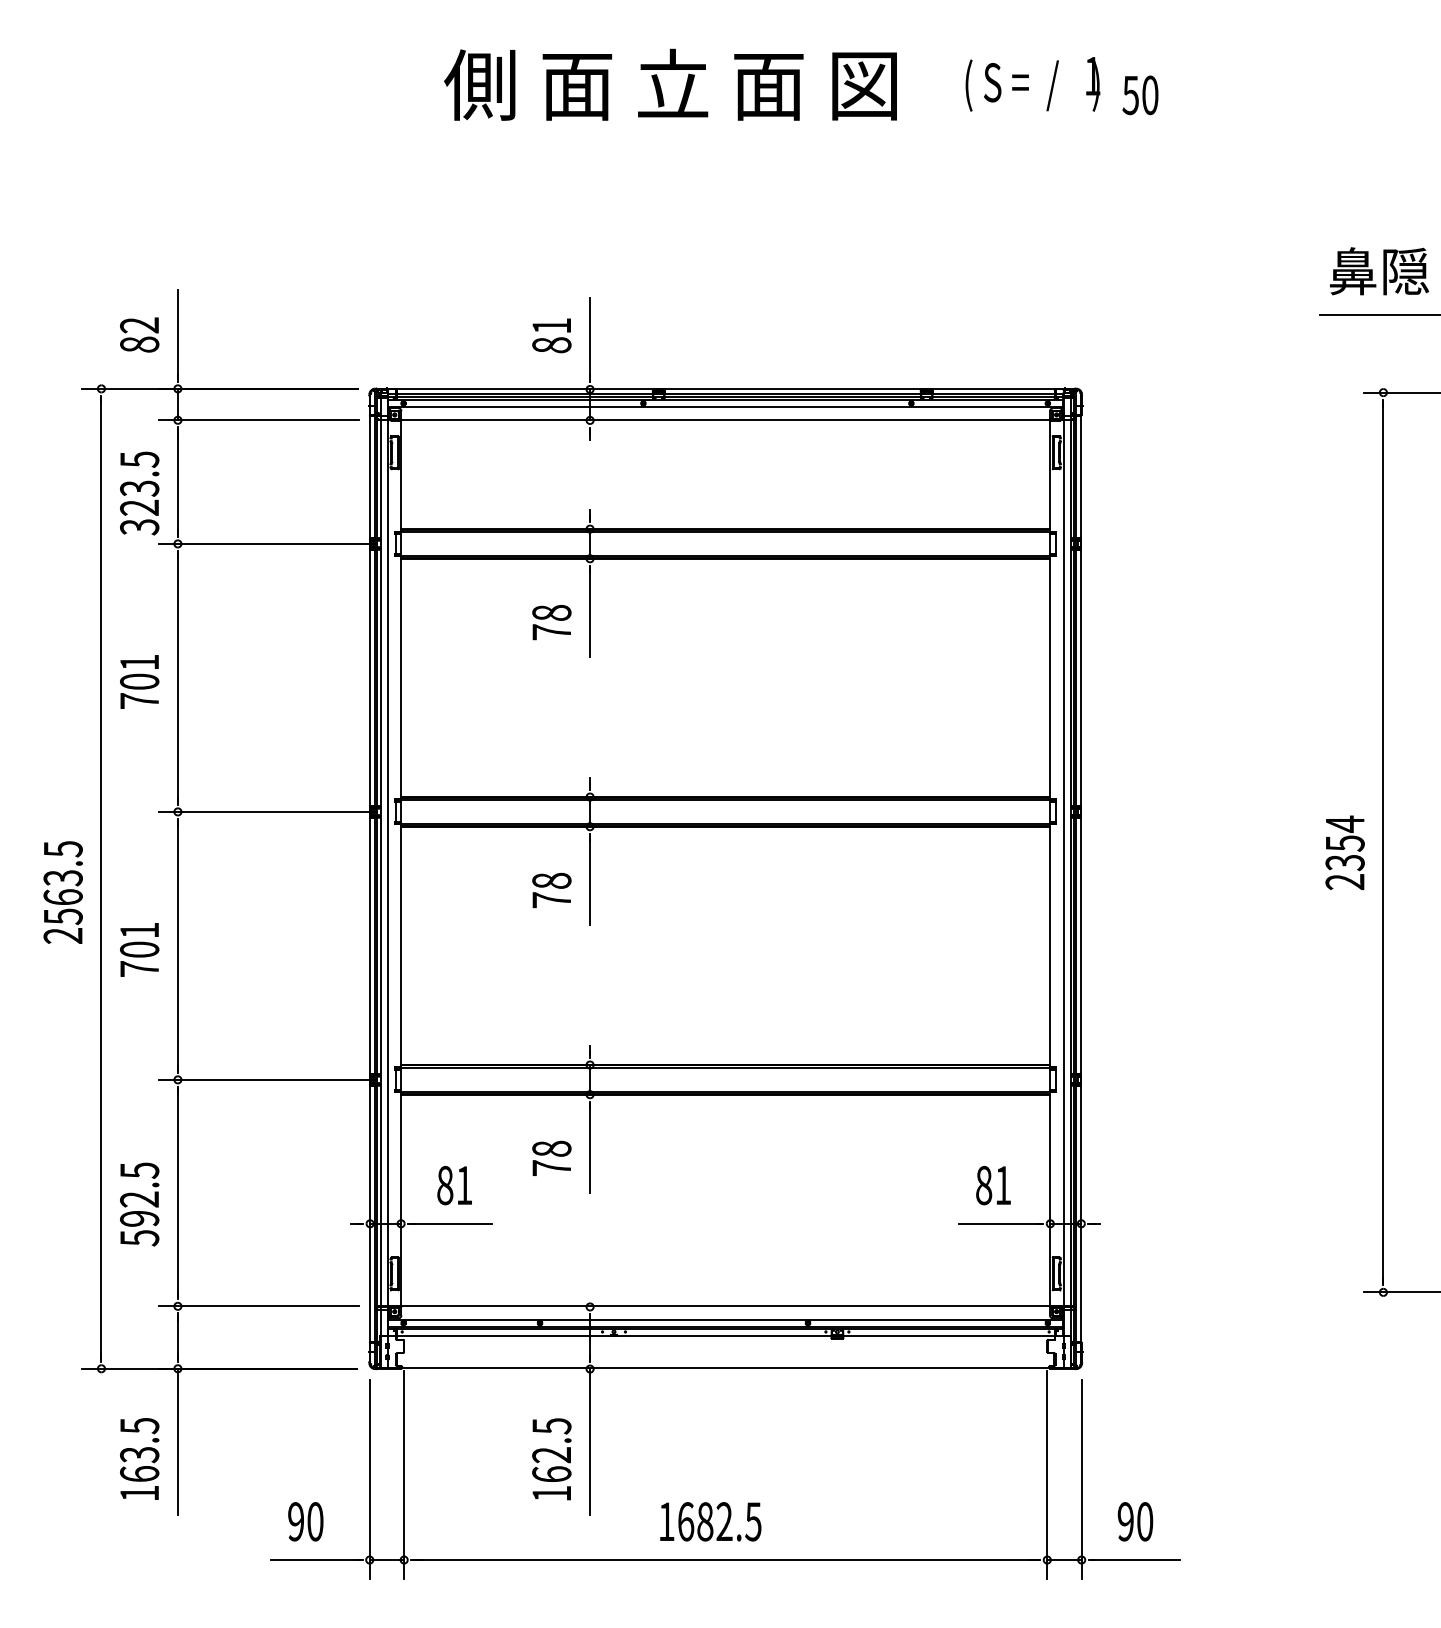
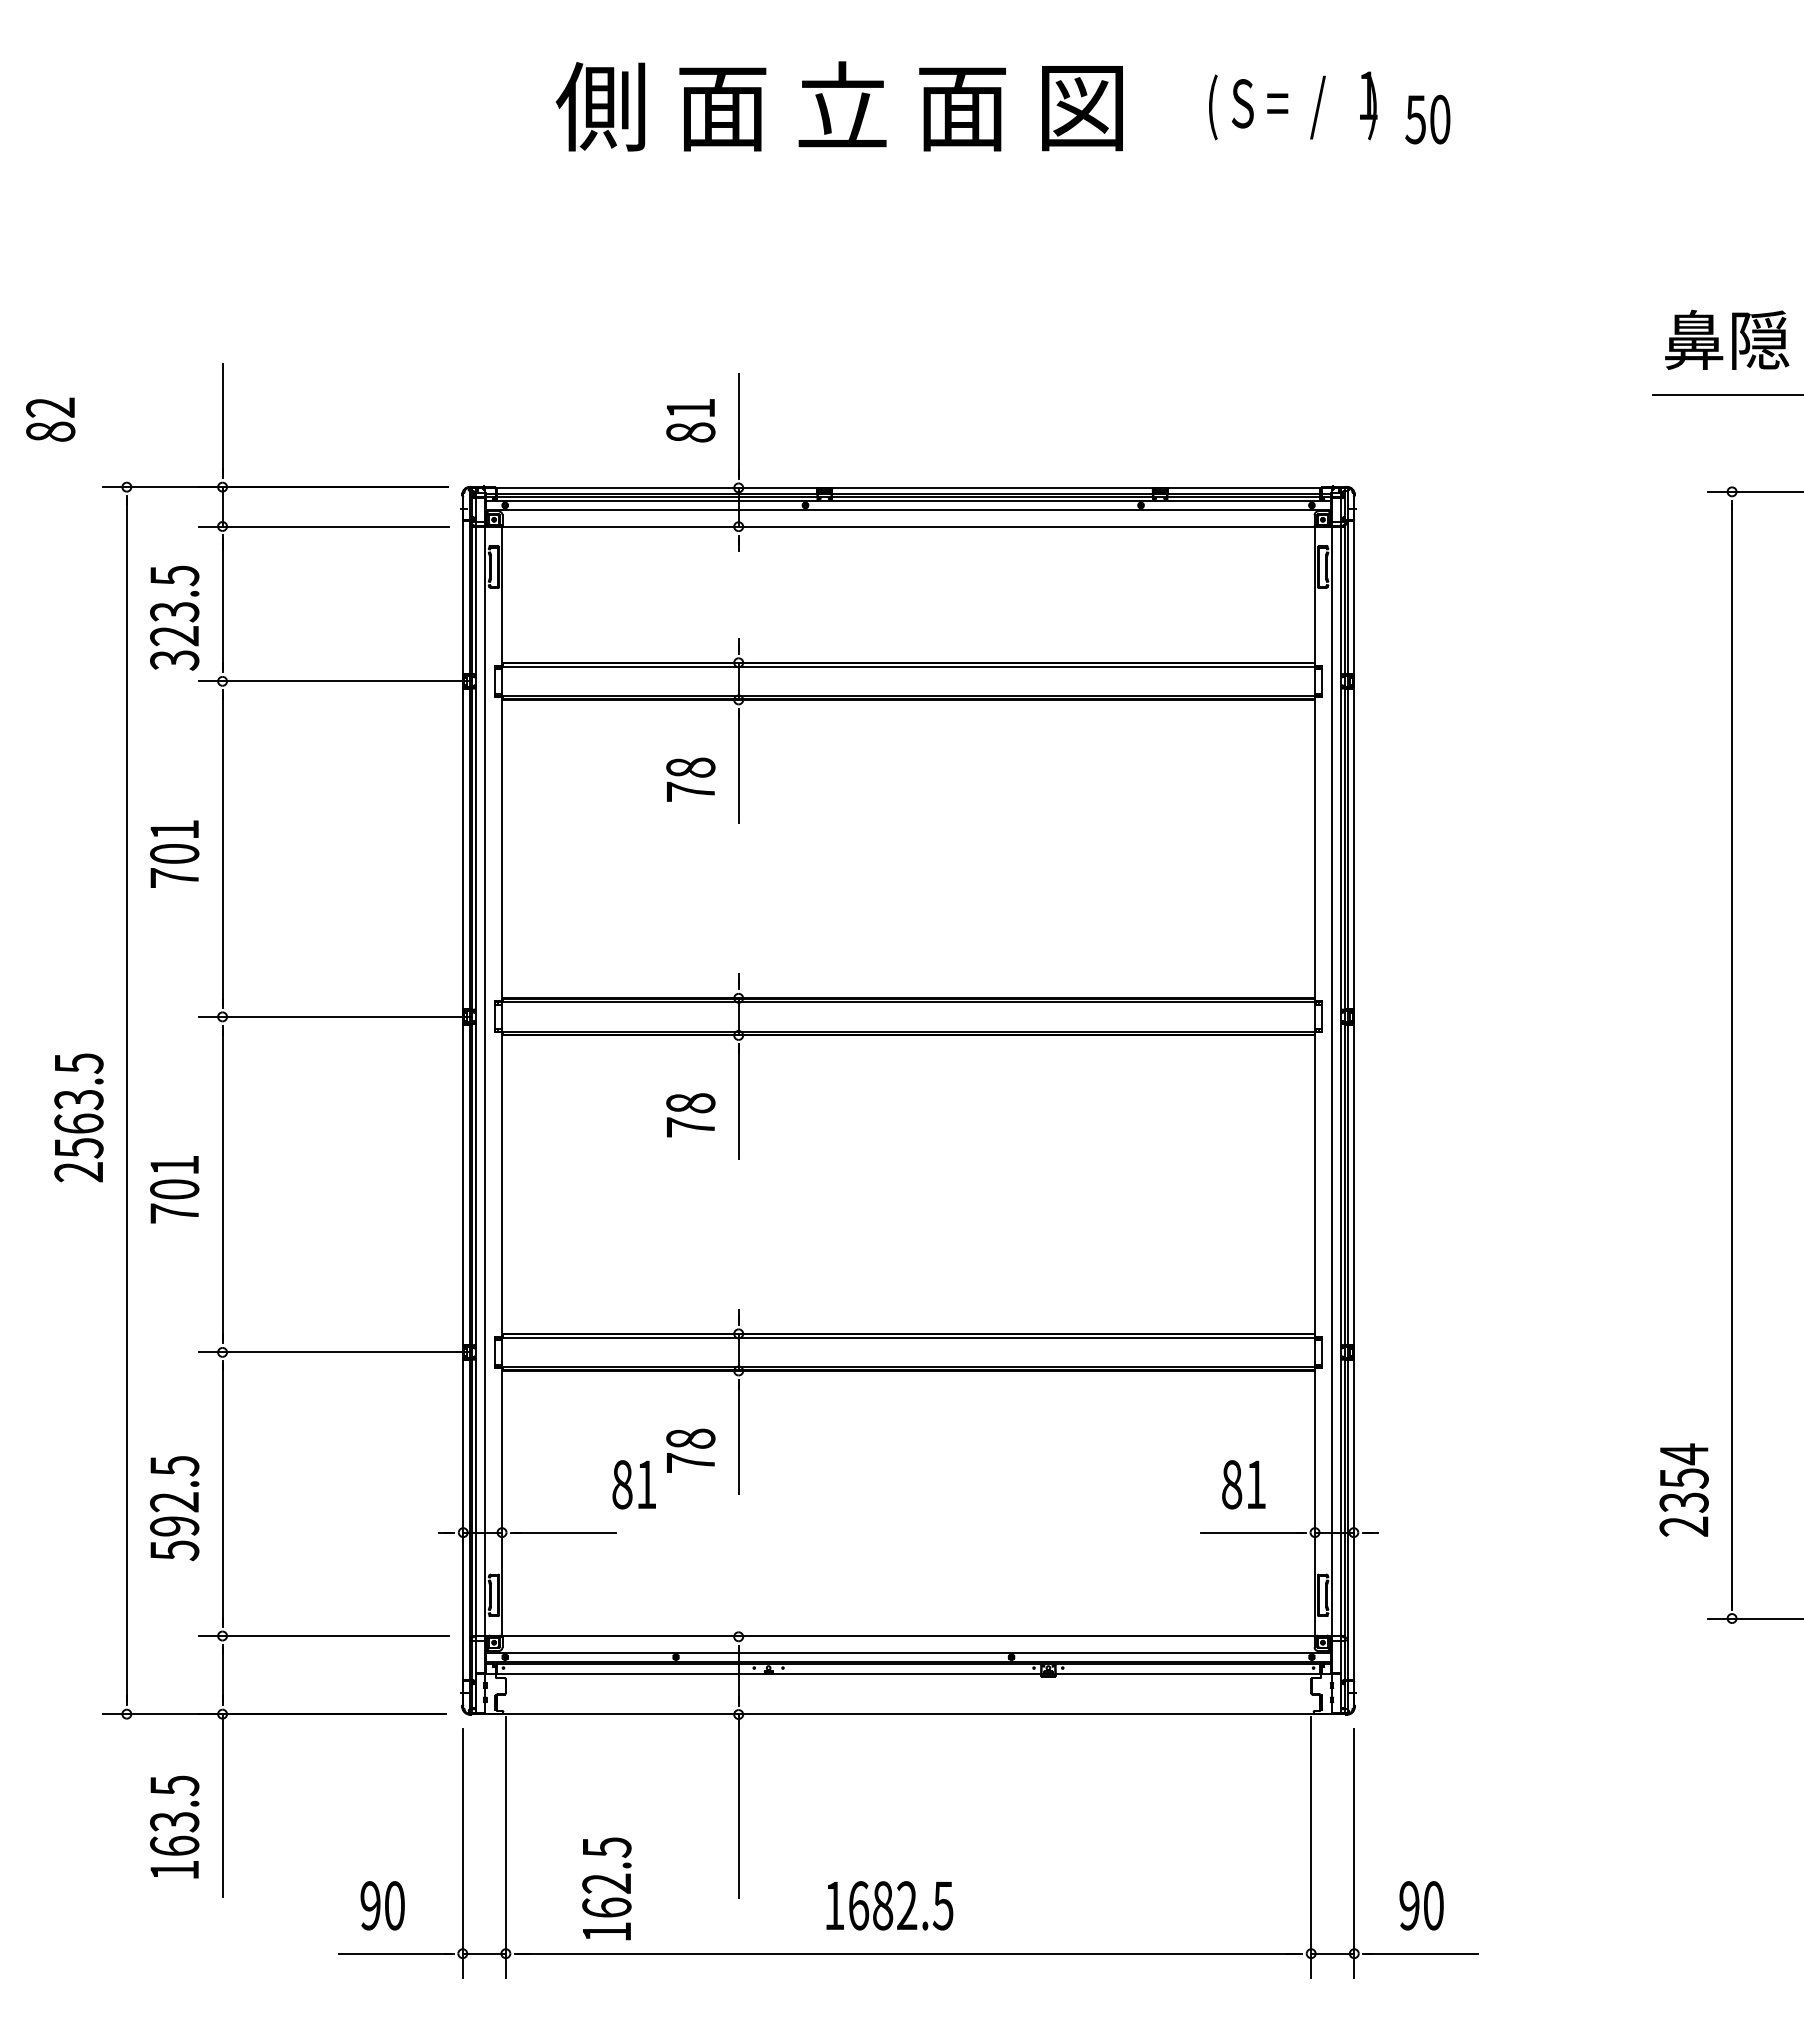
text: (139, 334) -> (50, 419), moved
text: (1344, 852) -> (1683, 1489), moved
text: (454, 1185) -> (634, 1484), moved
text: (551, 1459) -> (606, 1889), moved

